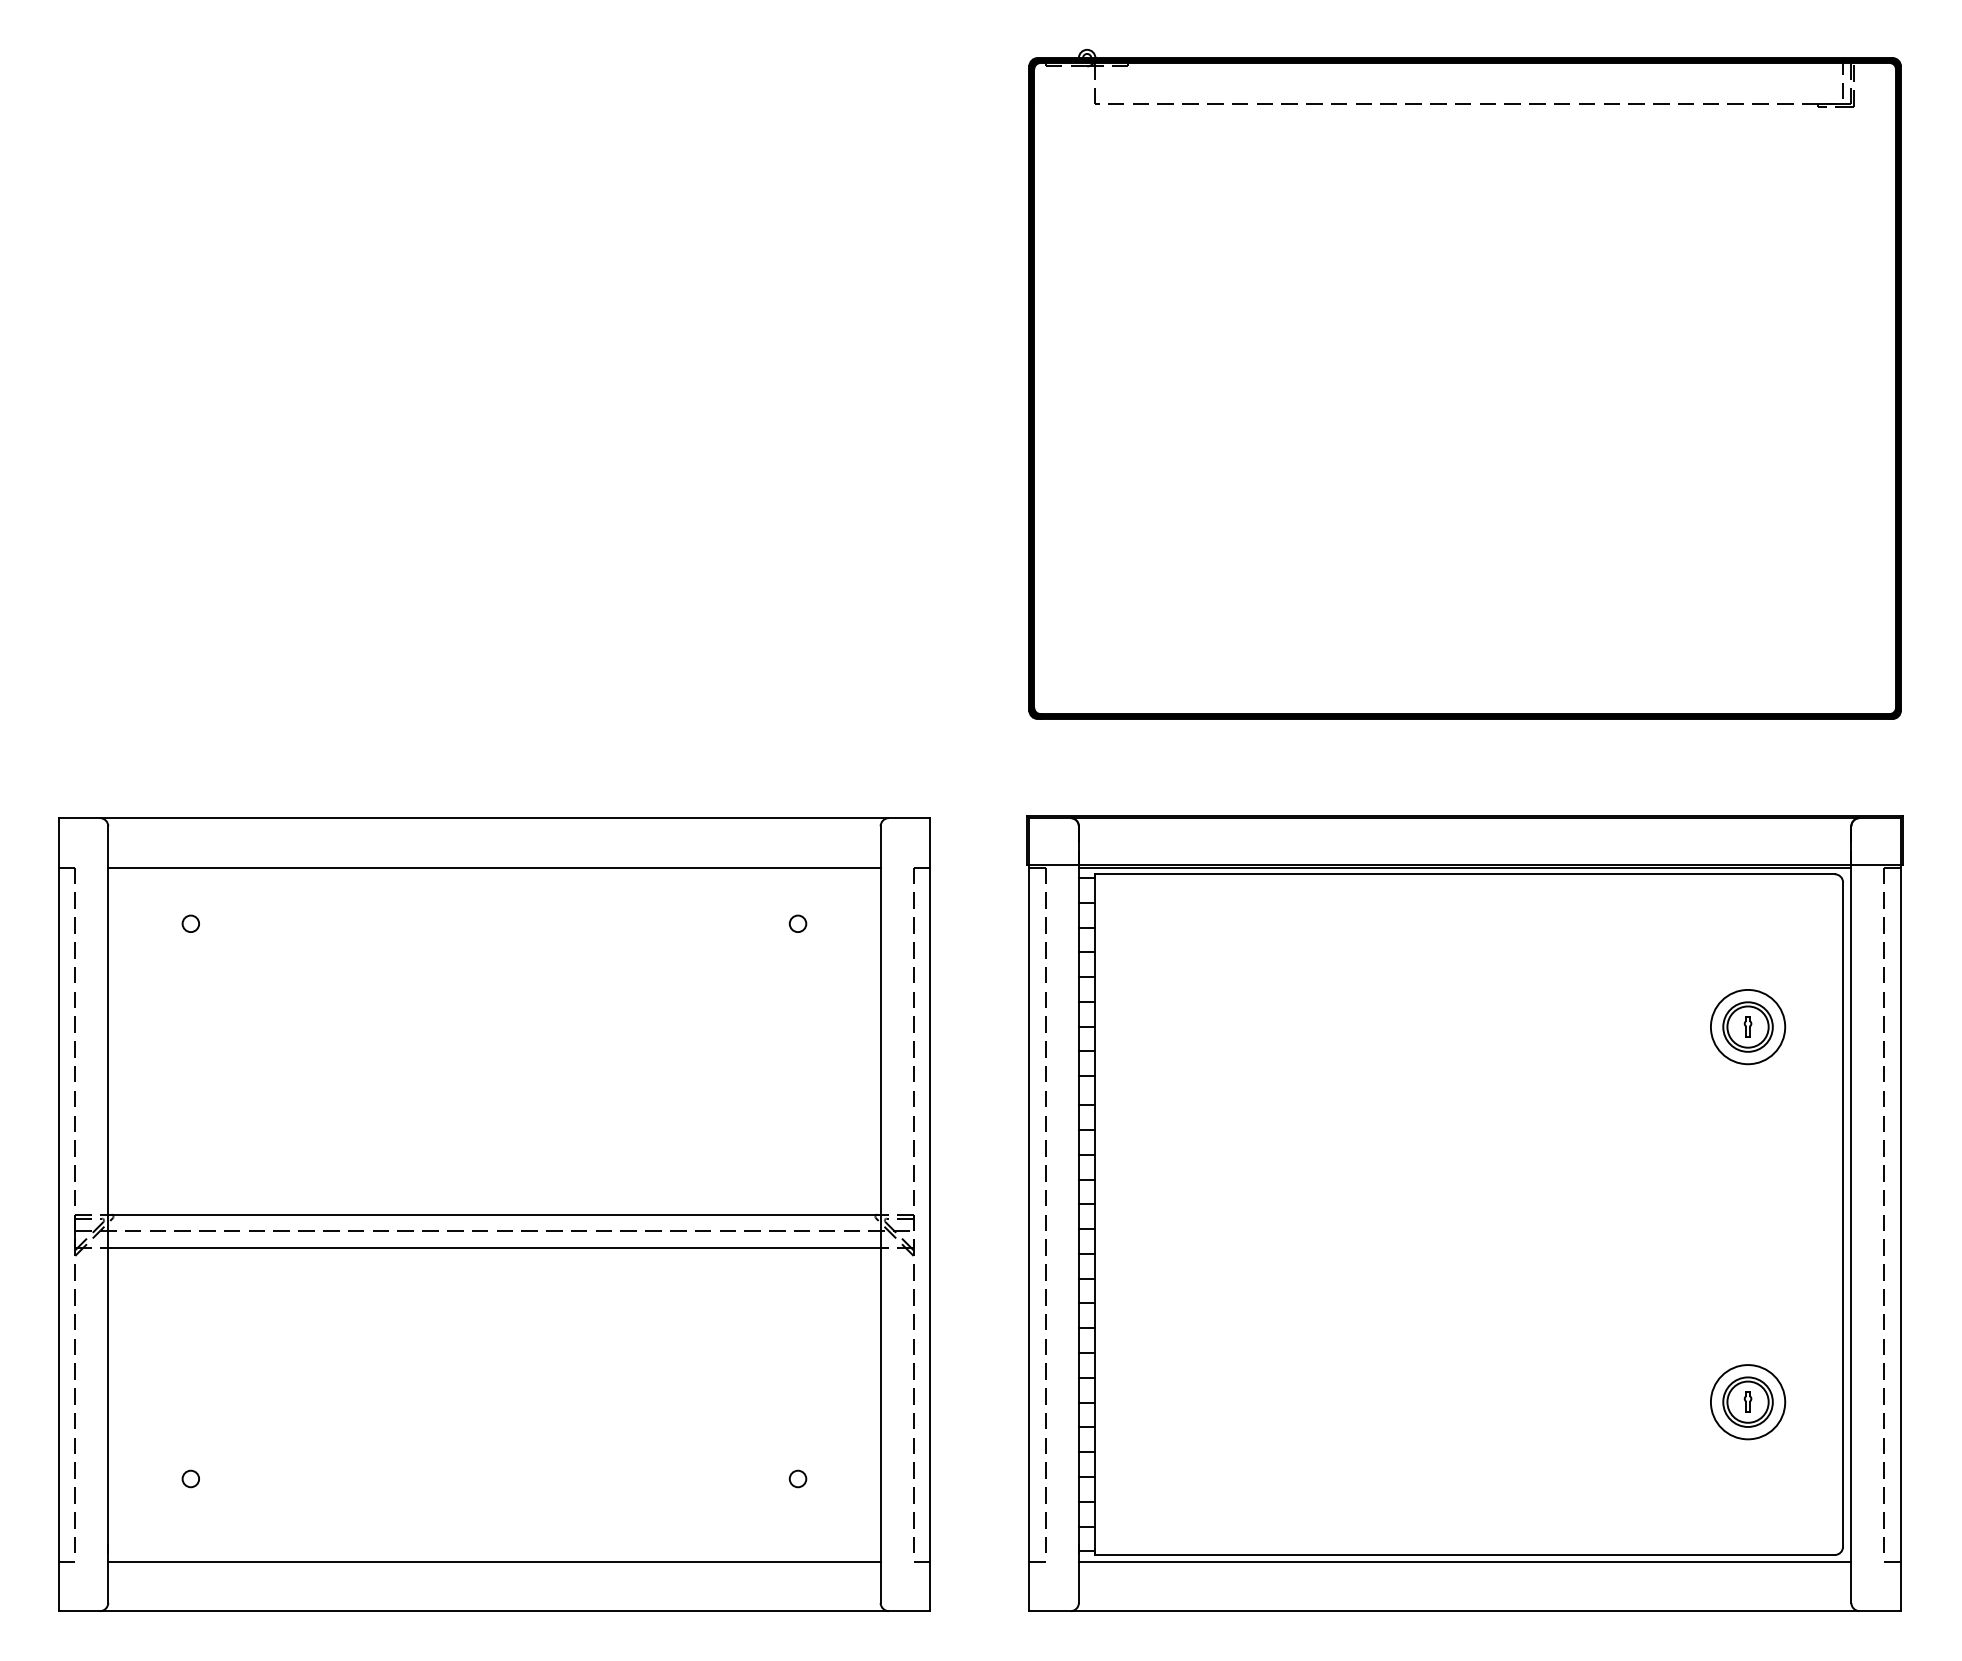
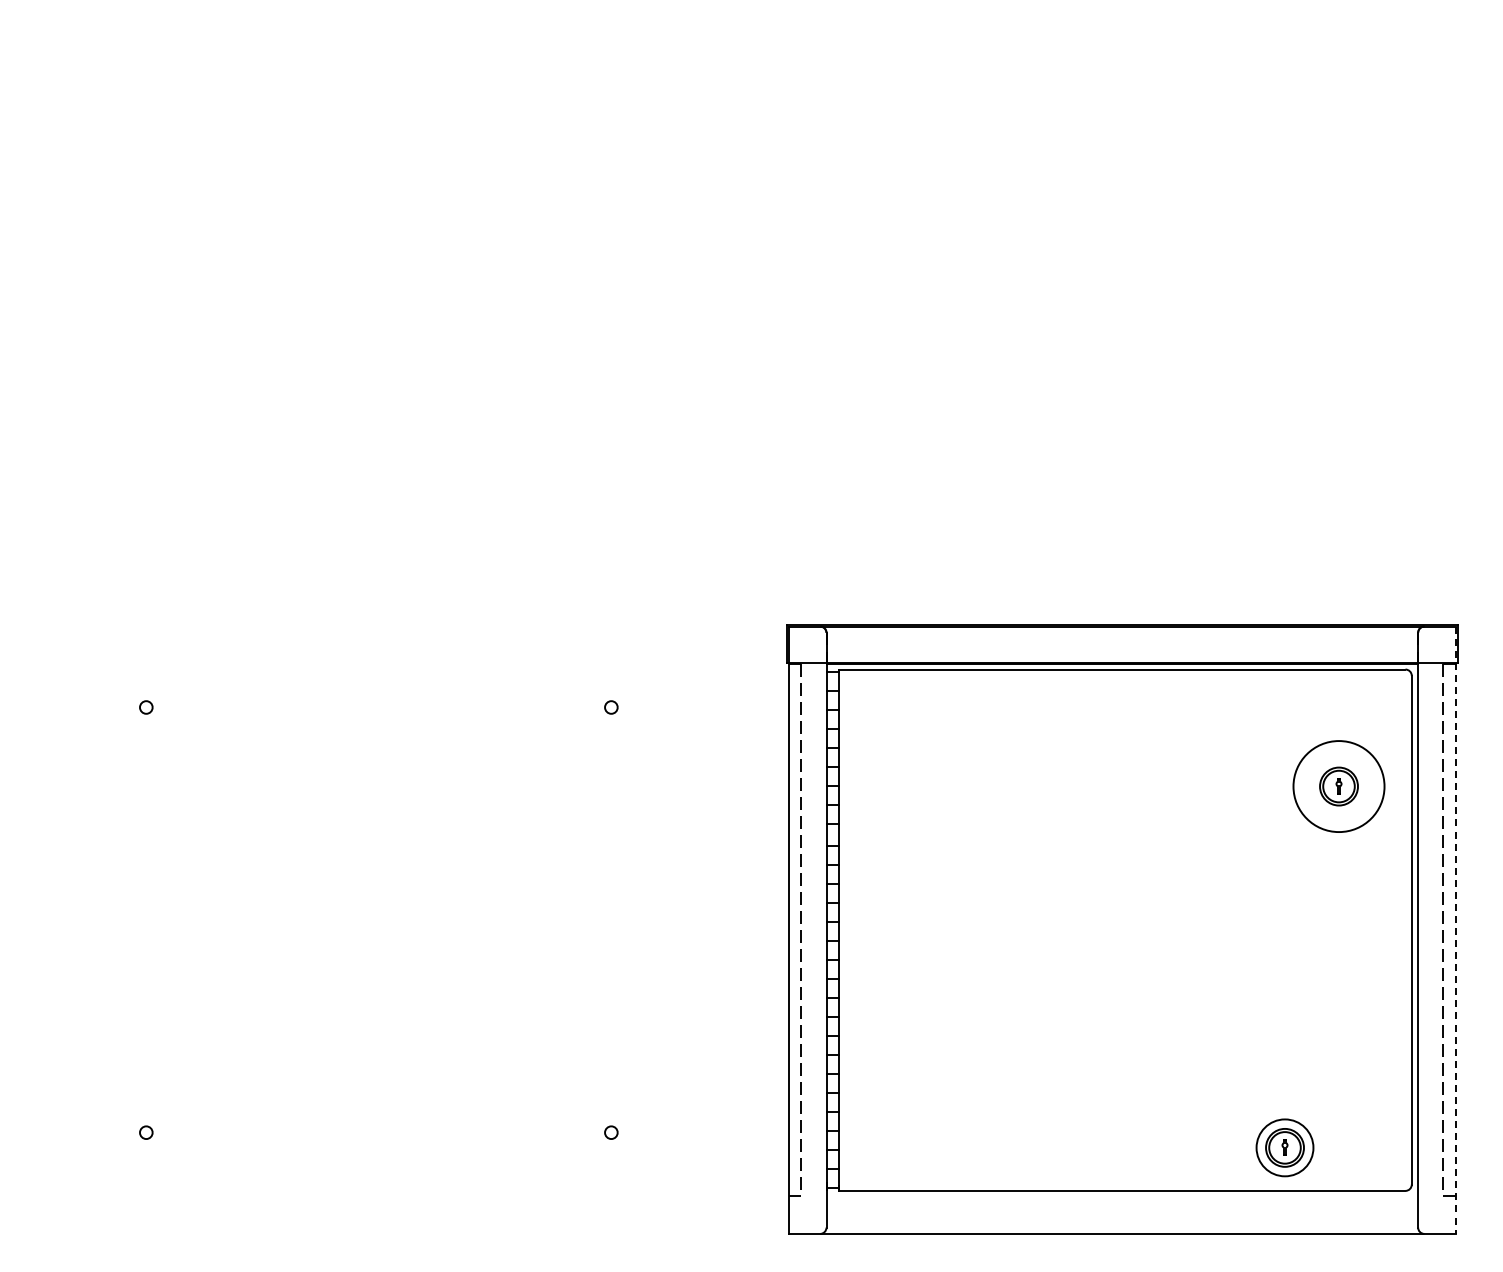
part: (1464, 384) -> (1121, 294), removed
circle: (1747, 1026) -> (1338, 786), size x1.6
part: (494, 1213) -> (378, 929), removed
line: (1901, 1214) -> (1456, 930), solid -> dashed
part: (1747, 1401) -> (1284, 1147), moved
line: (1465, 1560) -> (1122, 1195), removed

